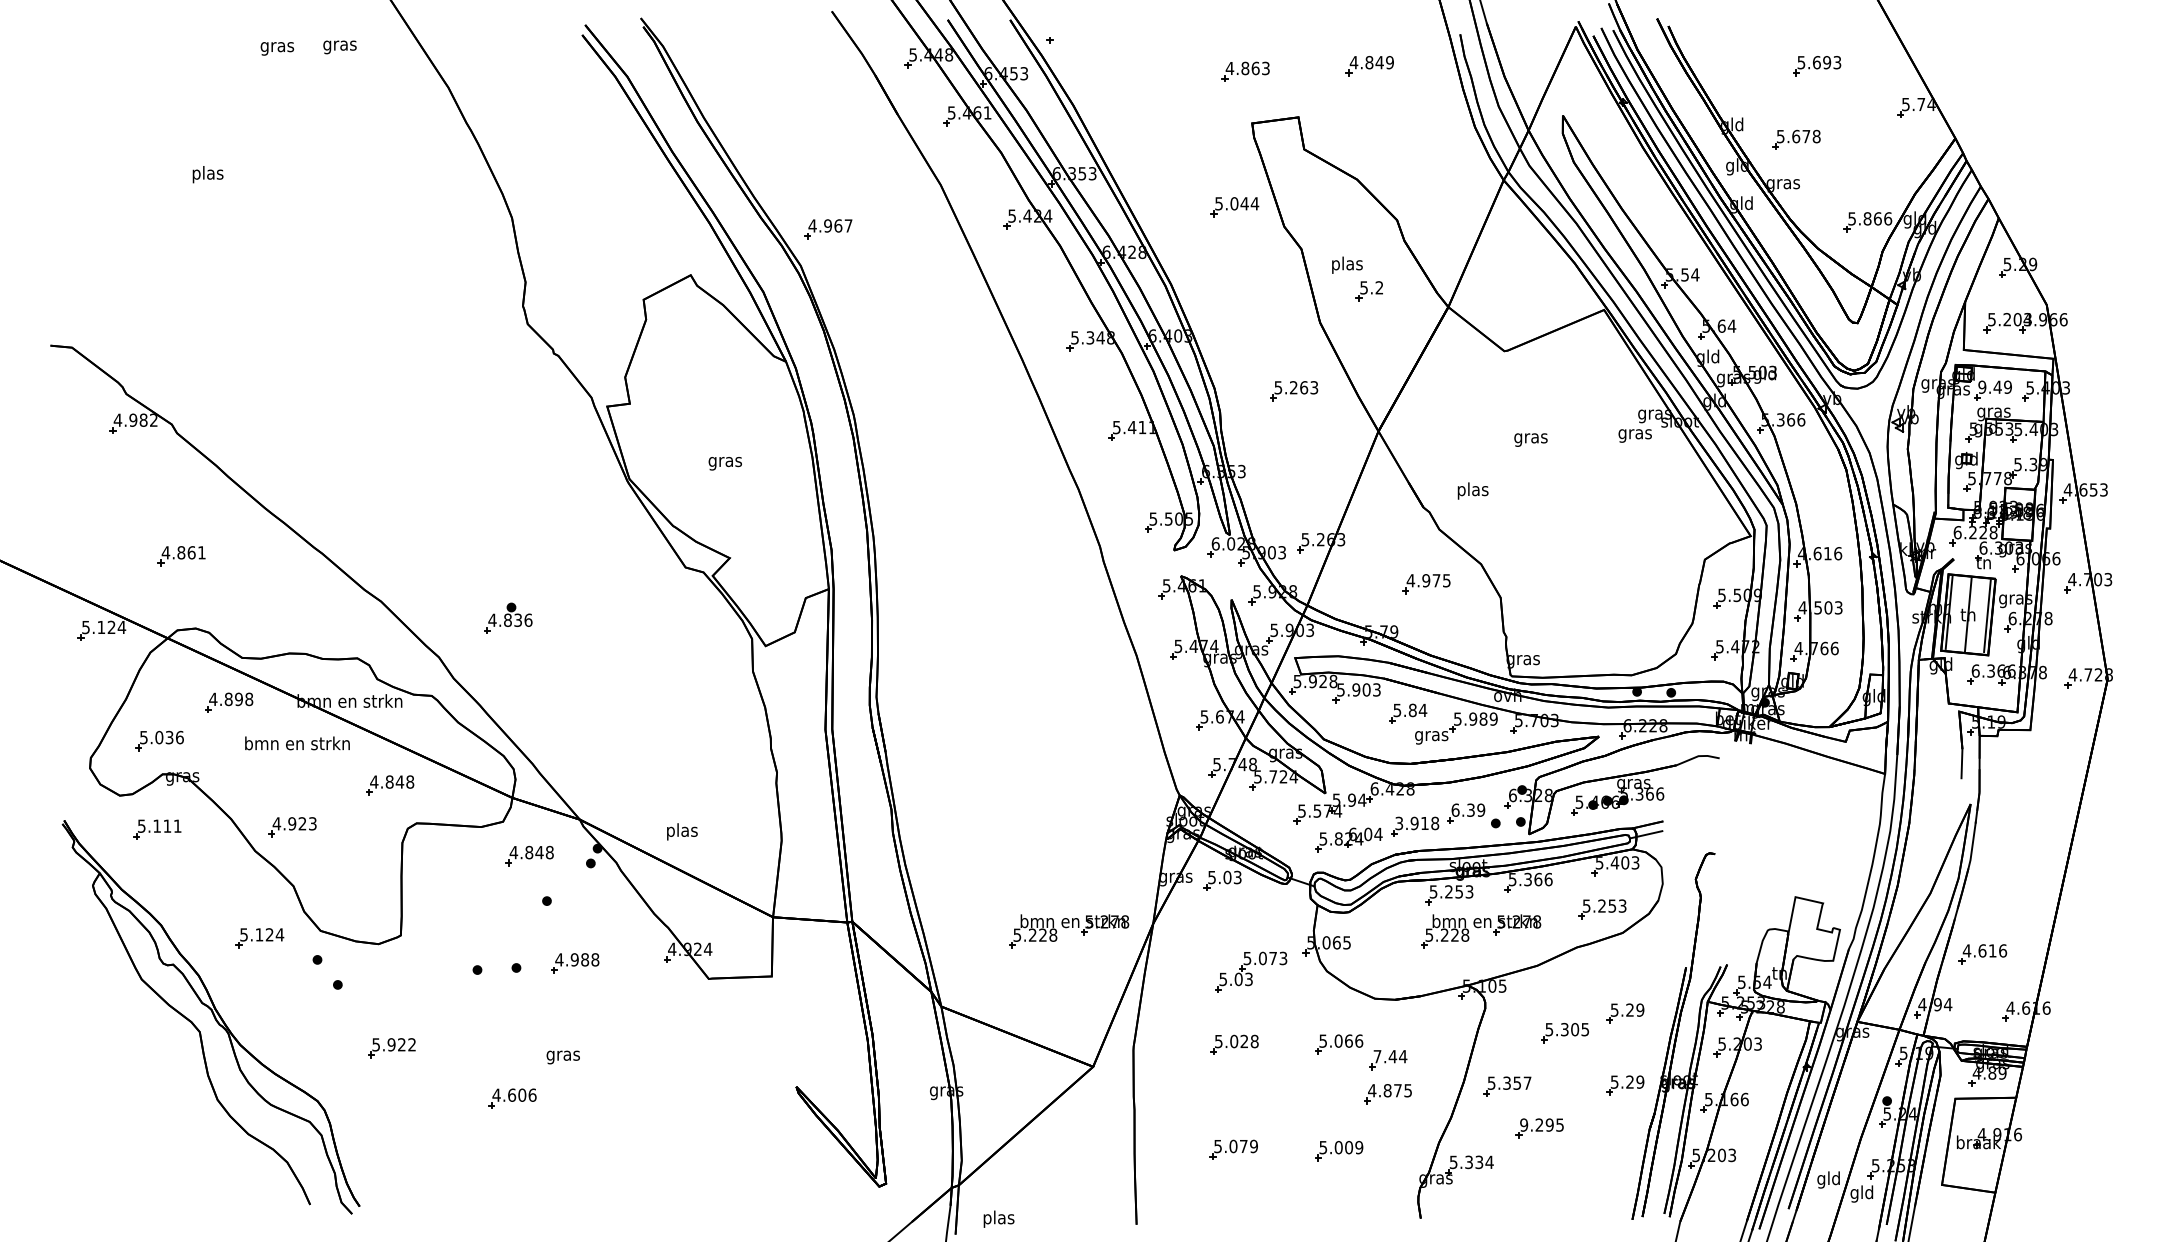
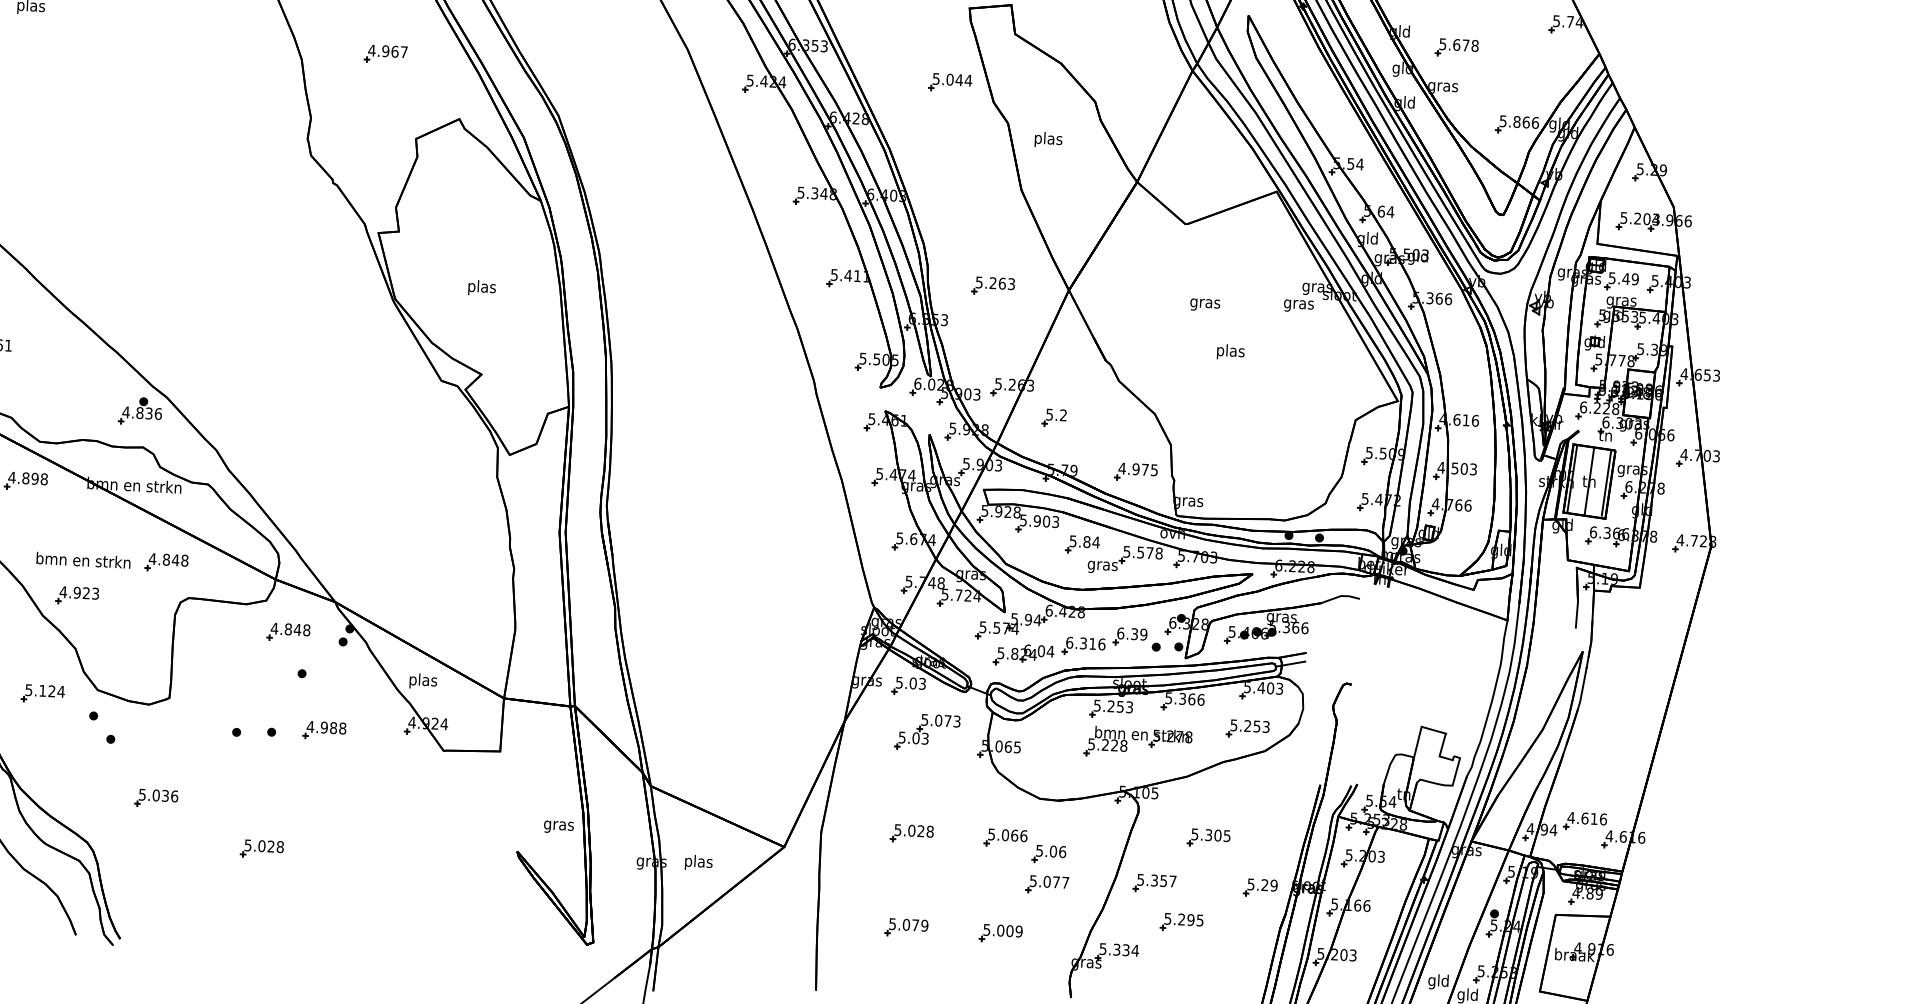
part: (828, 229) -> (386, 54), moved
part: (1368, 291) -> (1053, 418), moved
text: (1982, 386) -> (1612, 277), 9.49 -> 5.49
part: (1294, 391) -> (993, 286), moved
text: (724, 461) -> (481, 287), gras -> plas
text: (1472, 490) -> (1230, 351), moved
part: (1426, 584) -> (1136, 472), moved
part: (508, 617) -> (140, 410), moved
text: (1483, 718) -> (1150, 552), 5.989 -> 5.578
text: (297, 743) -> (83, 560), moved
text: (1417, 823) -> (1086, 643), 3.918 -> 6.316
text: (682, 831) -> (423, 681), moved
part: (1069, 931) -> (769, 724), removed
part: (1982, 954) -> (1584, 821), moved
part: (1251, 971) -> (927, 731), moved
part: (1625, 1013) -> (1263, 823), removed
text: (401, 1044) -> (165, 795), 5.922 -> 5.036
text: (1390, 1056) -> (1051, 851), 7.44 -> 5.06
text: (562, 1057) -> (558, 827), moved
text: (1389, 1090) -> (1048, 881), 4.875 -> 5.077
text: (514, 1094) -> (264, 845), 4.606 -> 5.028
text: (1524, 1124) -> (1168, 918), 9.295 -> 5.295
text: (998, 1218) -> (698, 862), moved

